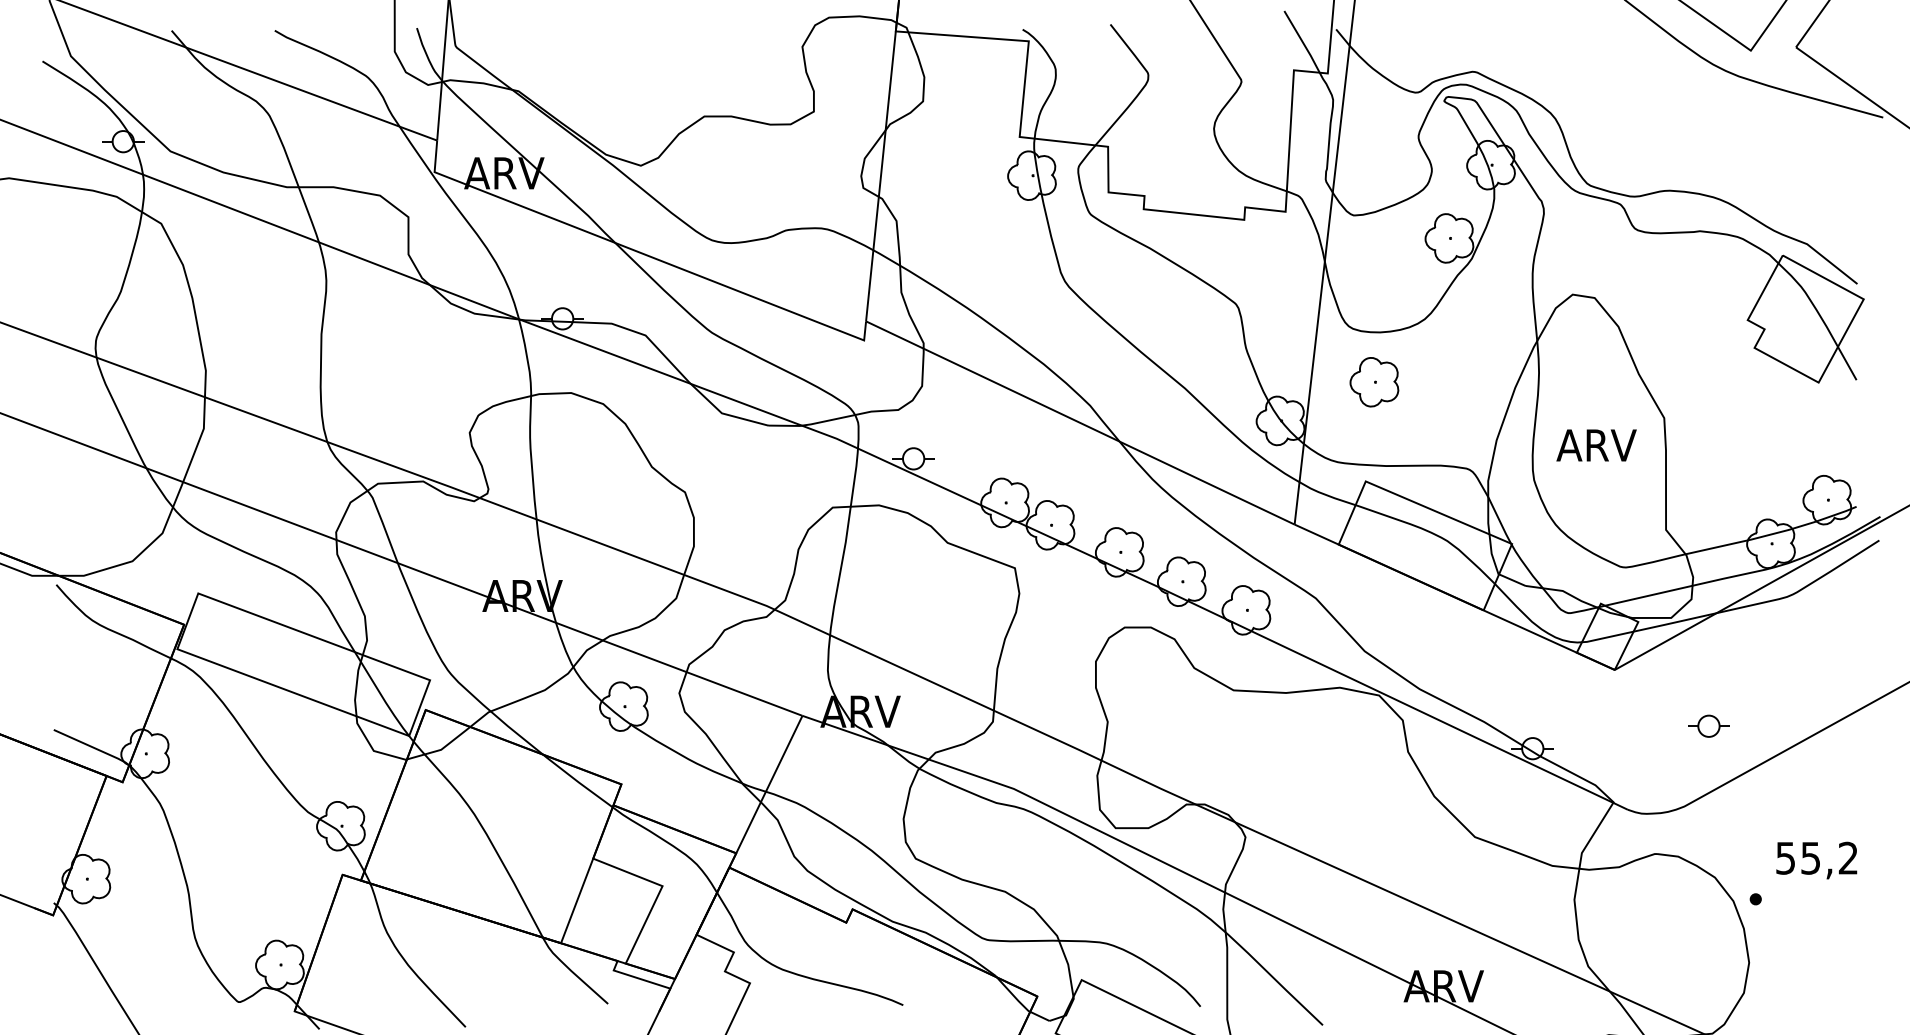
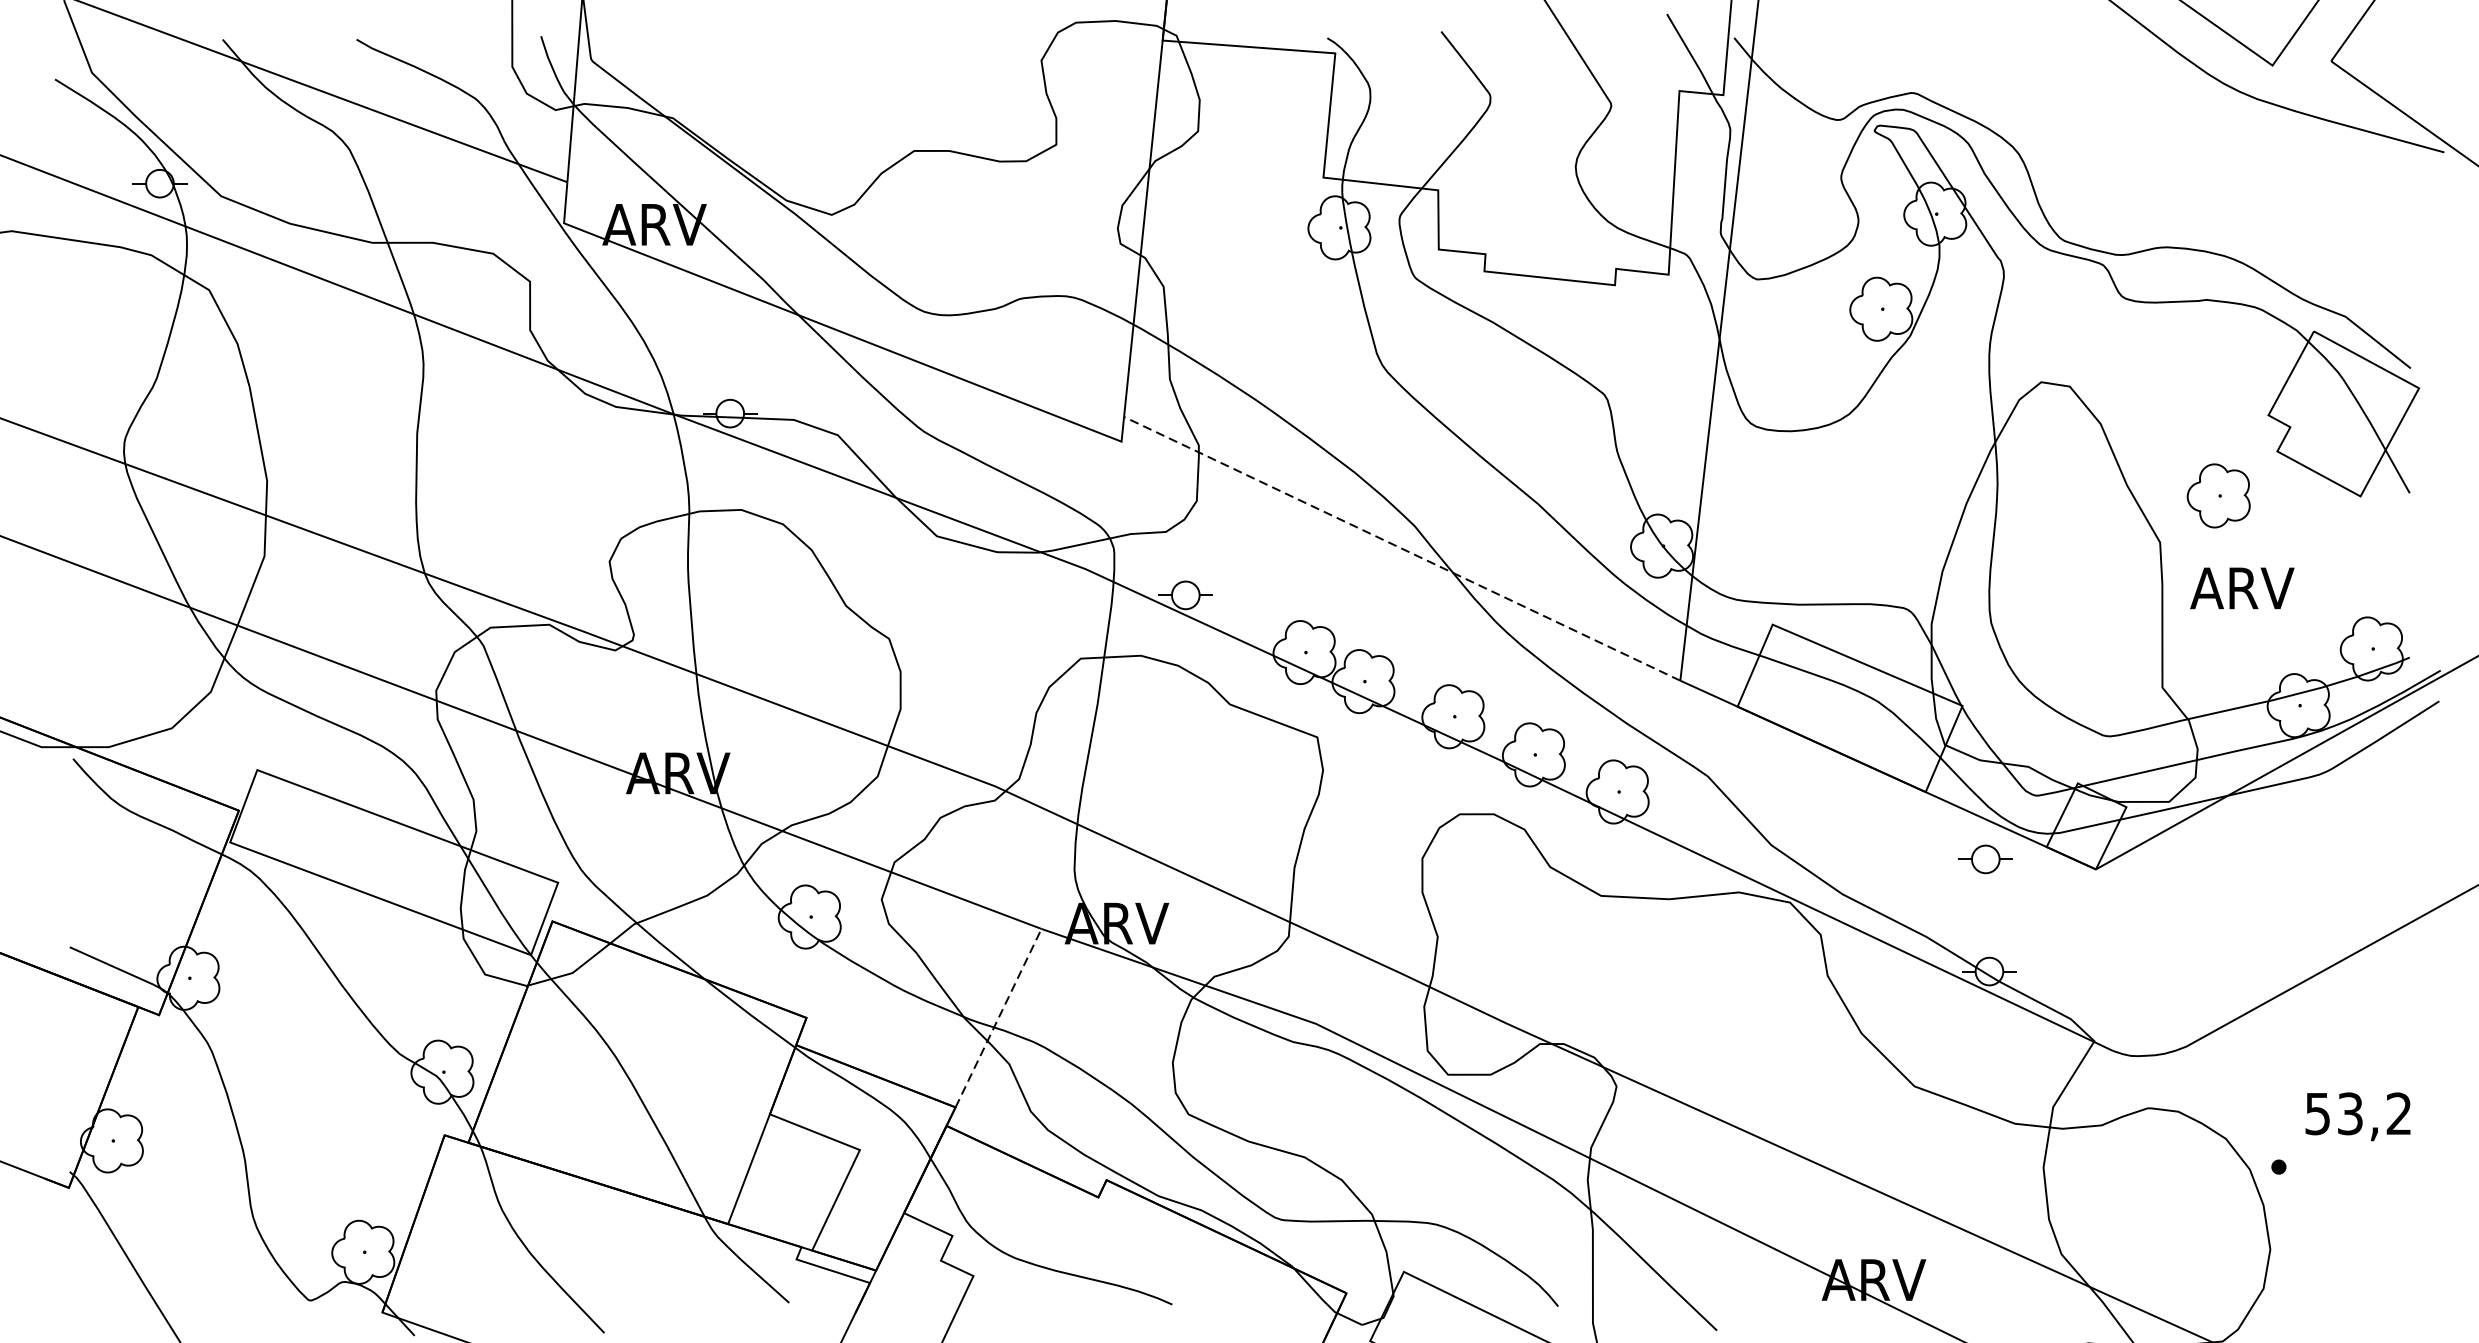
part: (1374, 382) -> (2218, 496), moved
line: (1079, 422) -> (1401, 548), solid -> dashed
text: (1596, 445) -> (2242, 588), moved
part: (1708, 725) -> (1985, 858), moved
line: (769, 784) -> (998, 1018), solid -> dashed
text: (1811, 857) -> (2351, 1112), 55,2 -> 53,2

